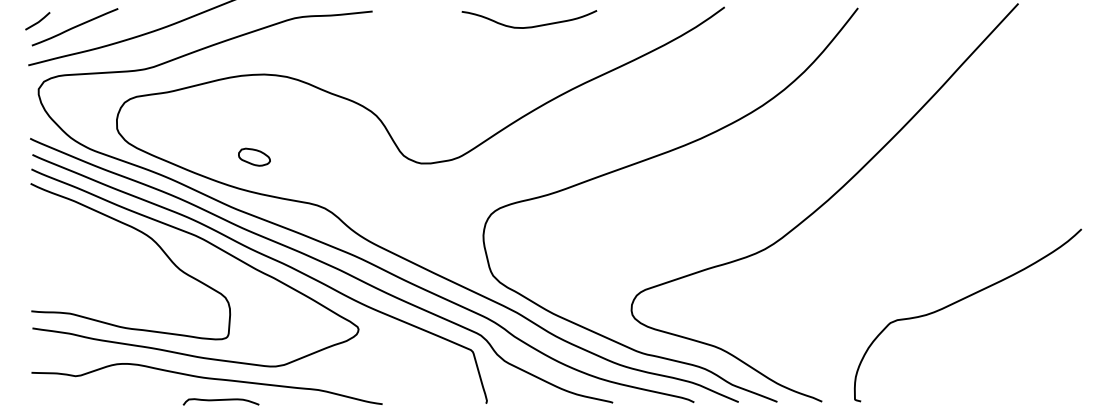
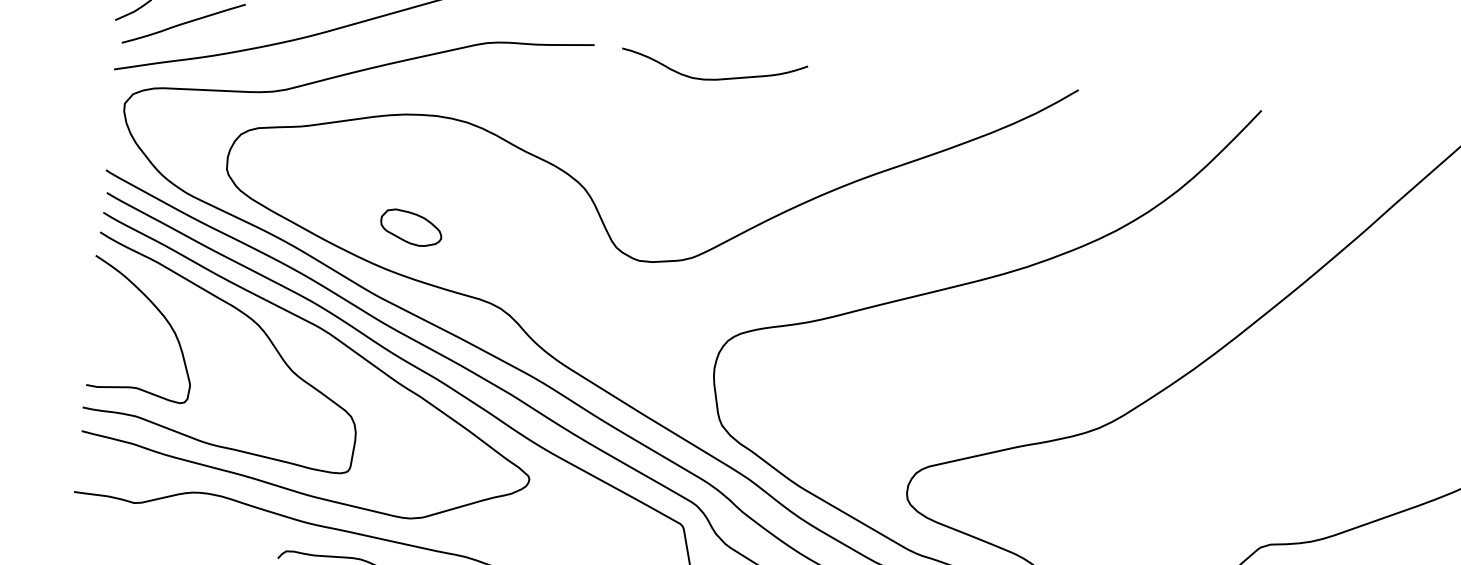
curve: (529, 26) -> (713, 78), moved
part: (254, 157) -> (411, 228), size x1.43
curve: (80, 238) -> (160, 314), added

